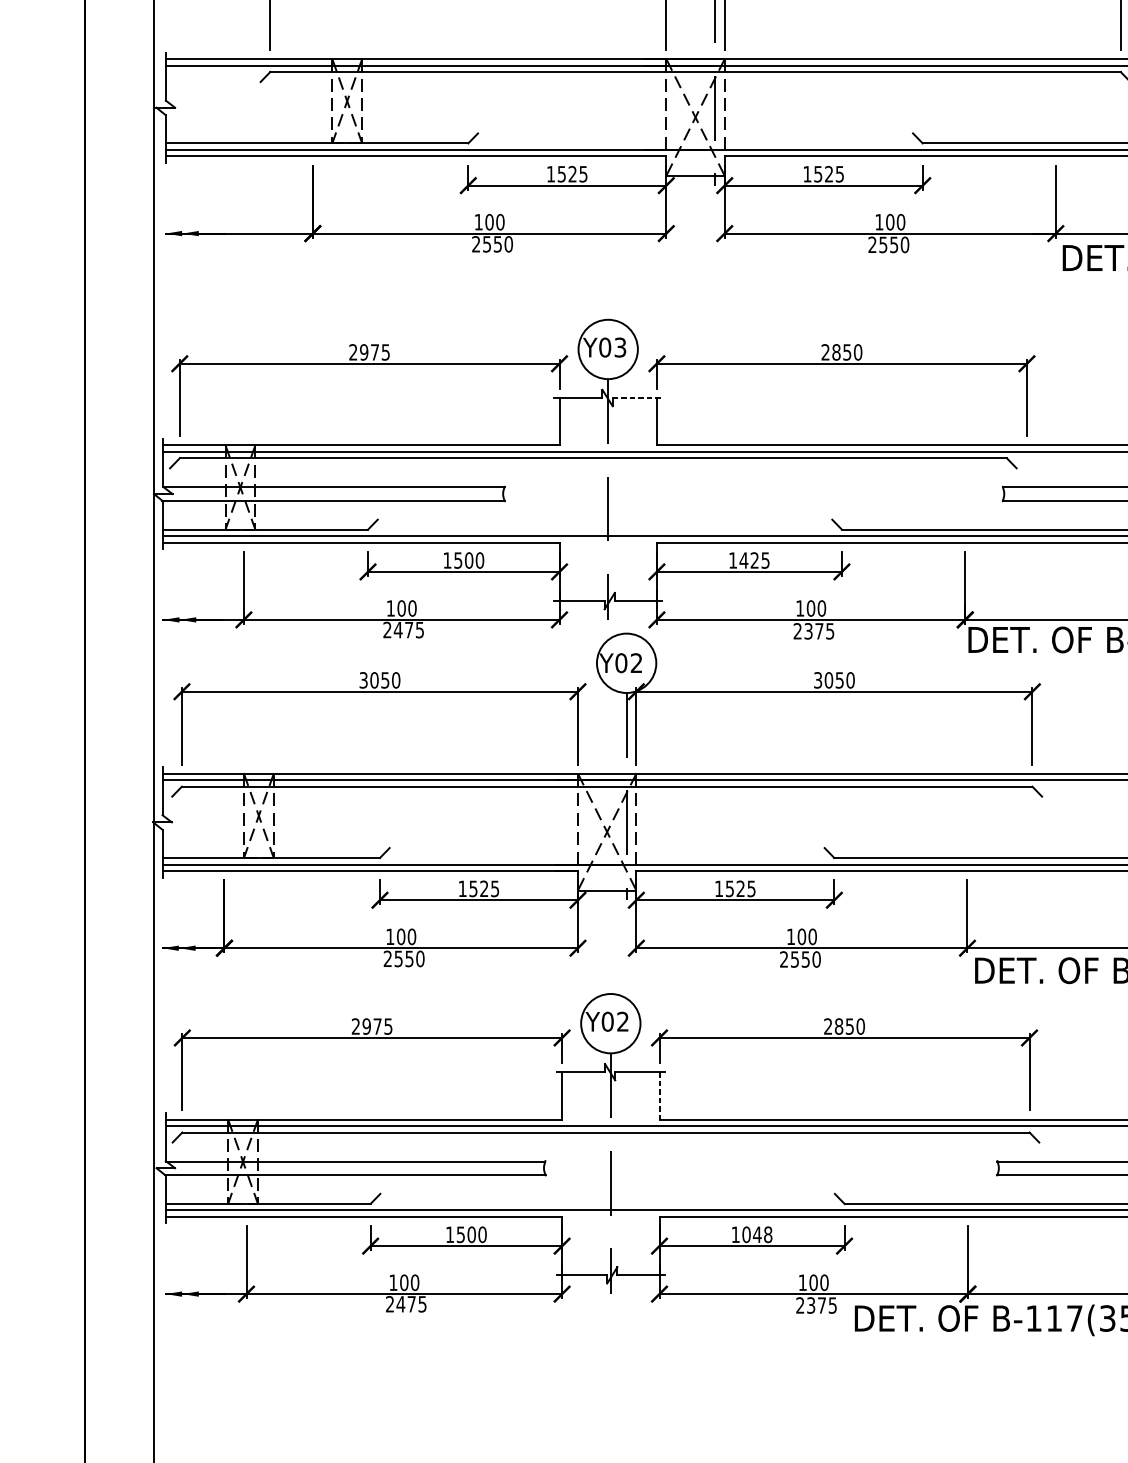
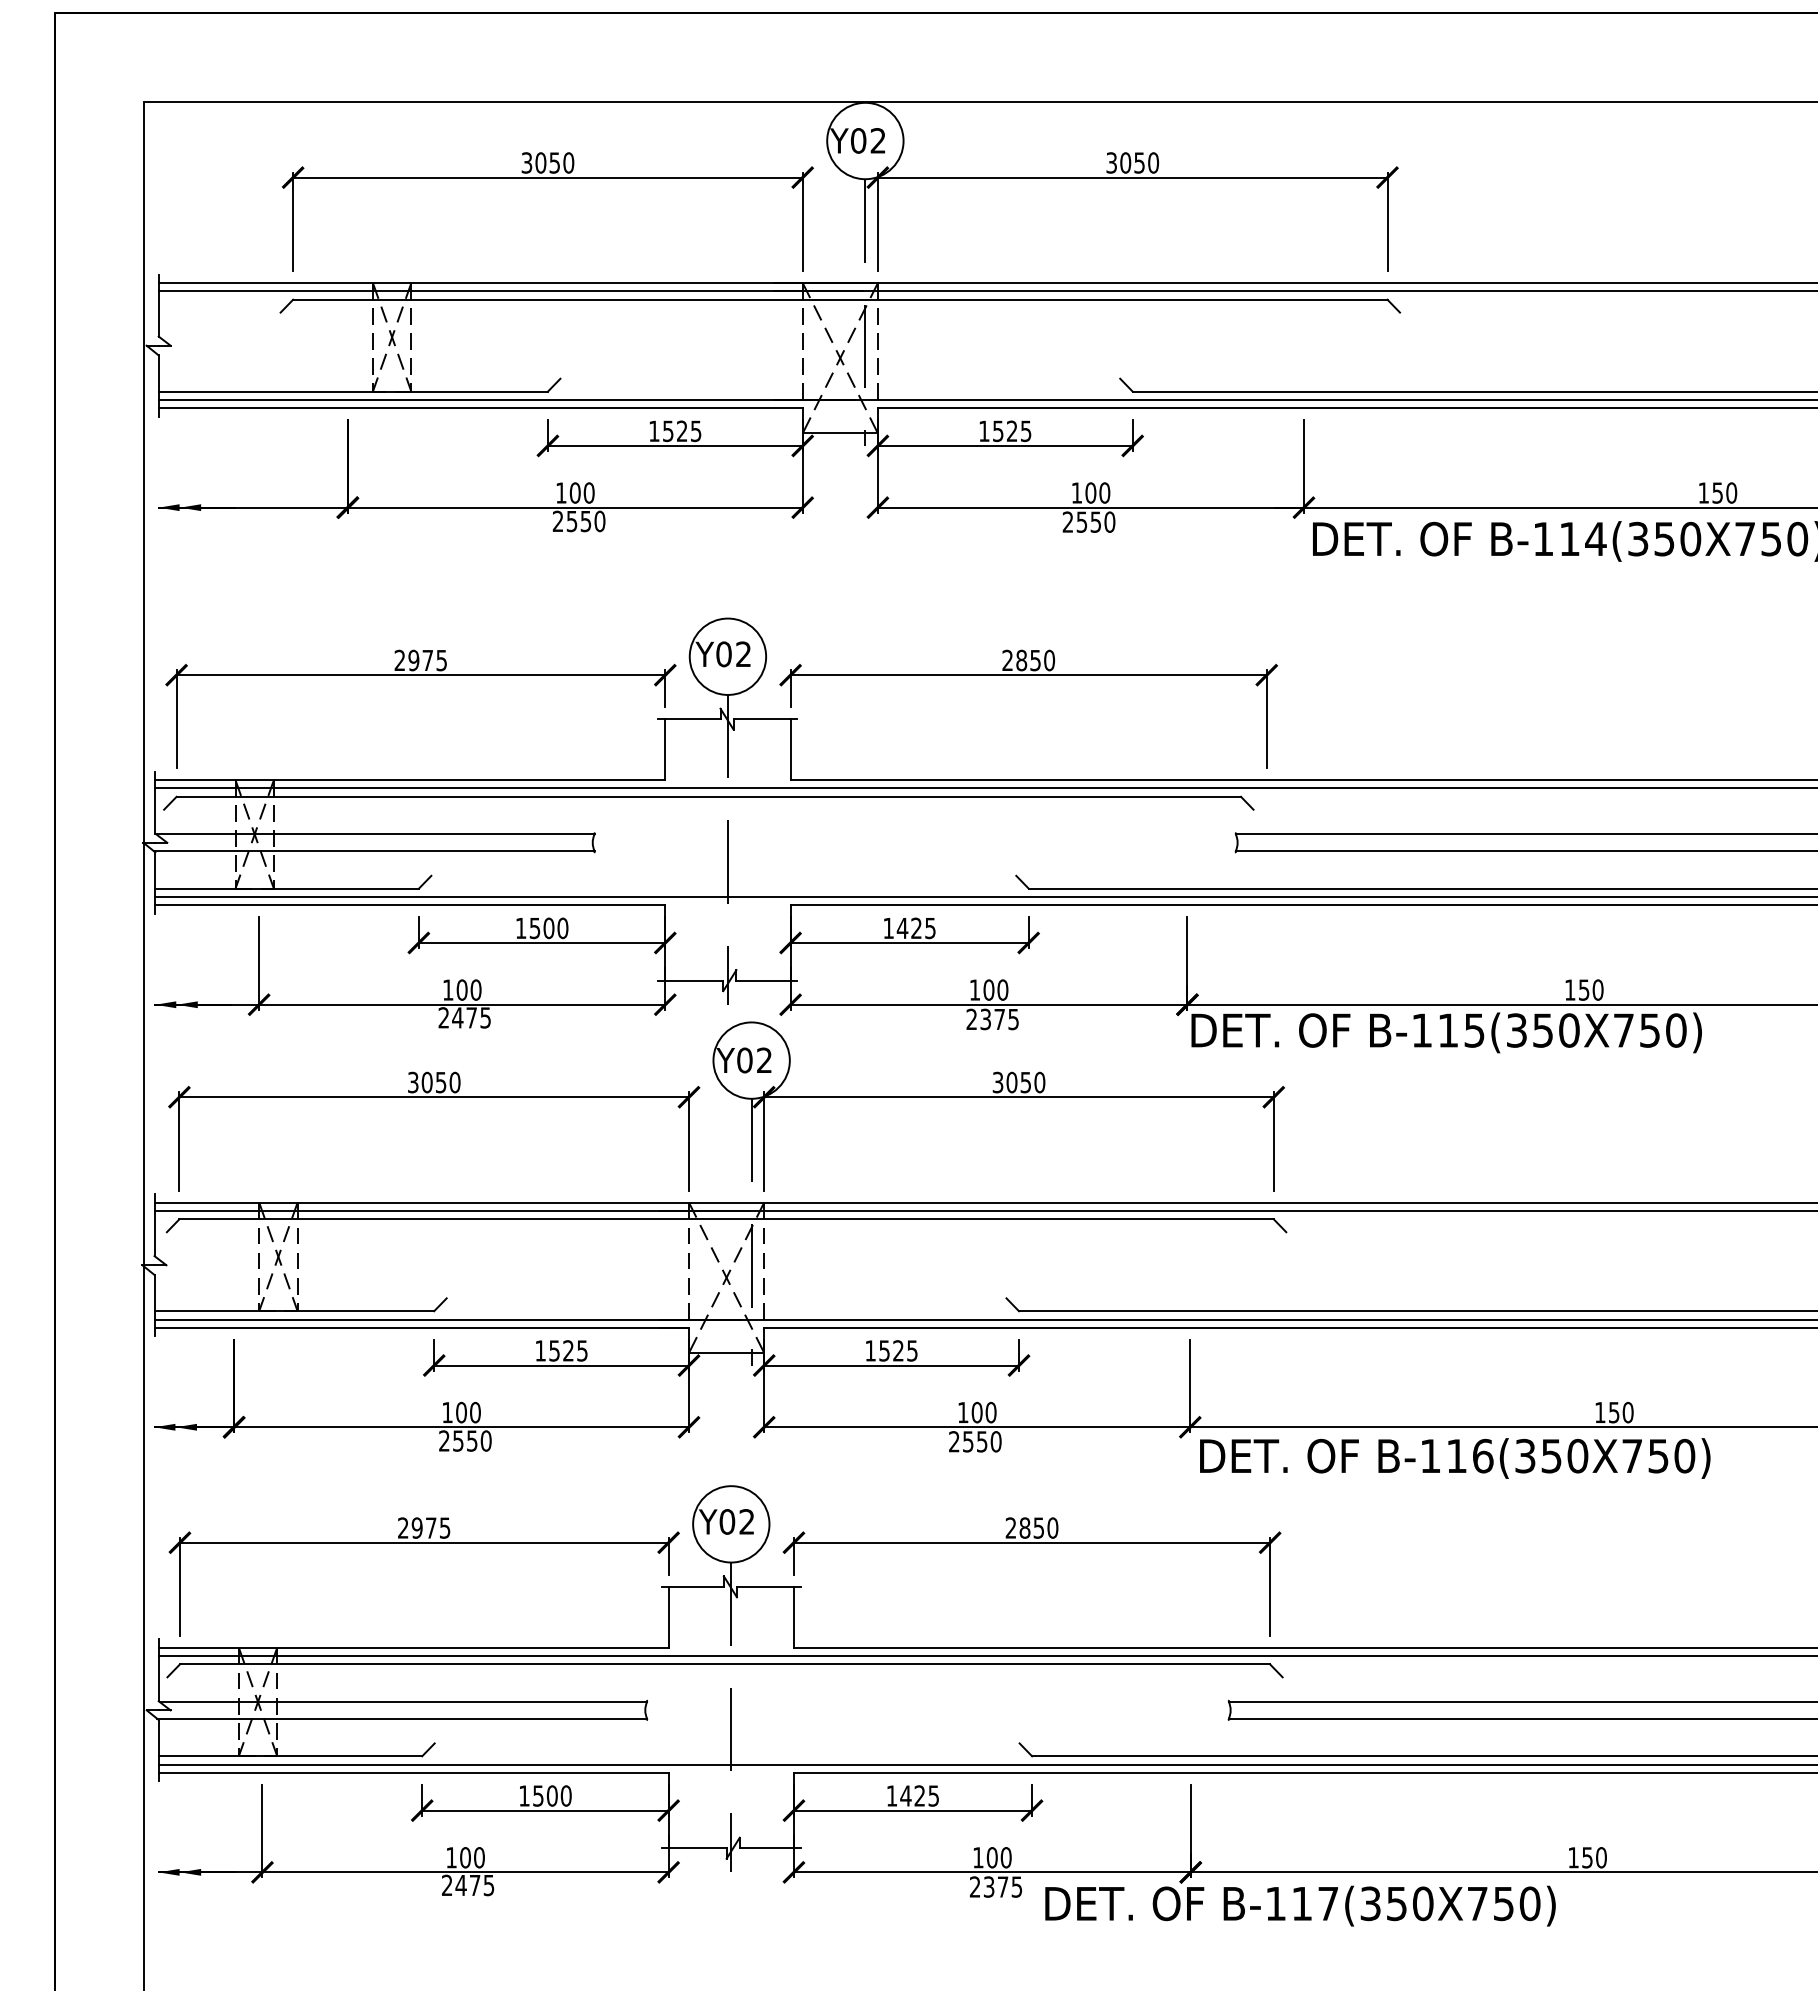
text: (620, 347) -> (743, 654), Y03 -> Y02
line: (637, 398) -> (765, 719), dashed -> solid
line: (659, 1096) -> (793, 1617), dashed -> solid
text: (757, 1234) -> (919, 1795), 1048 -> 1425

